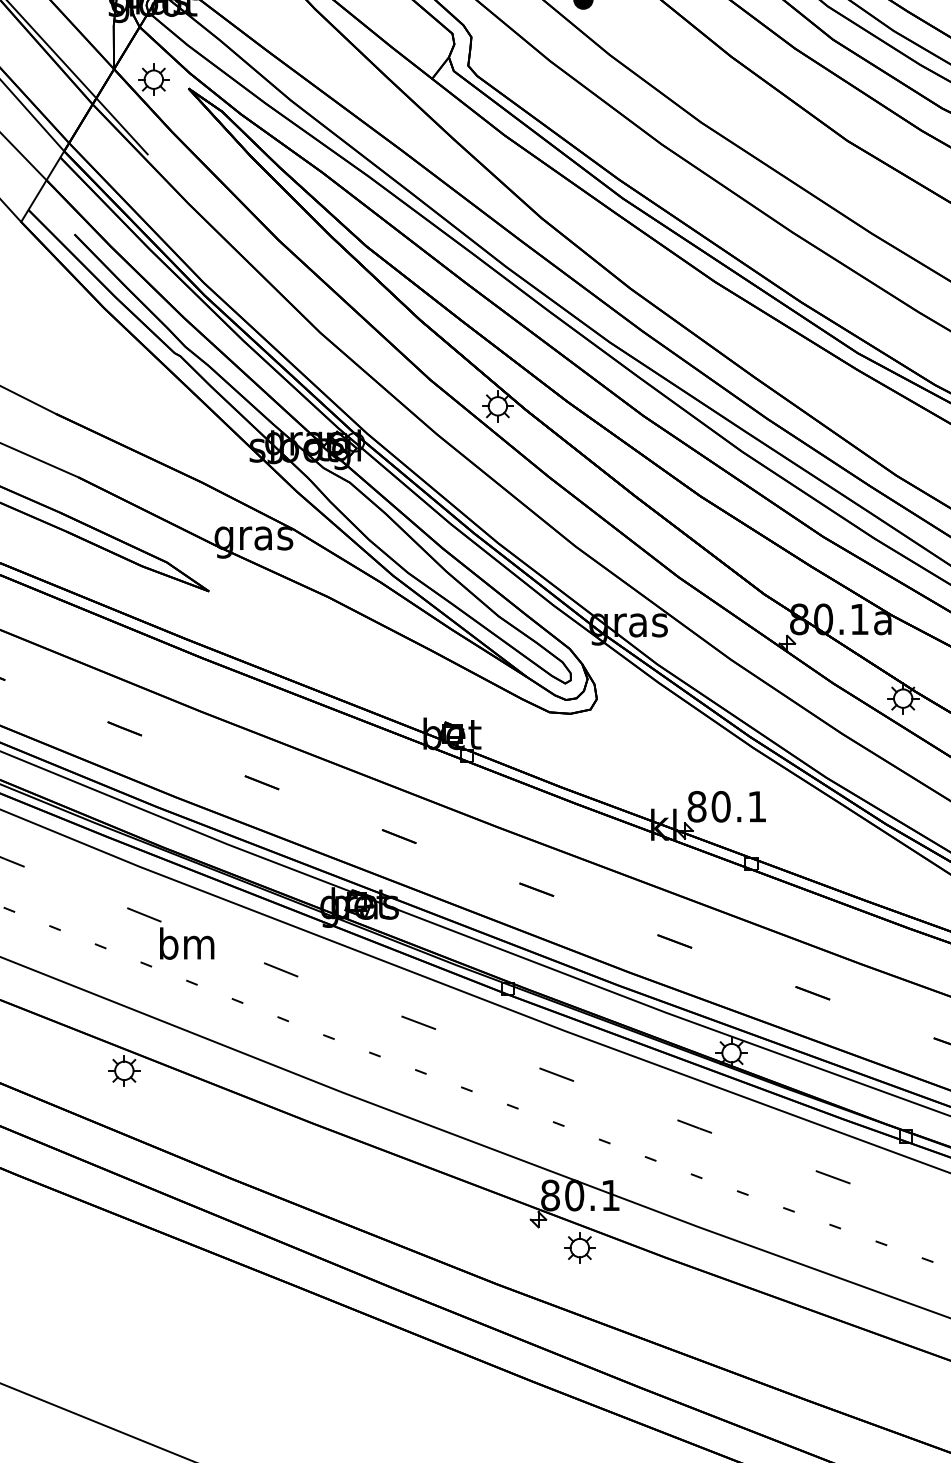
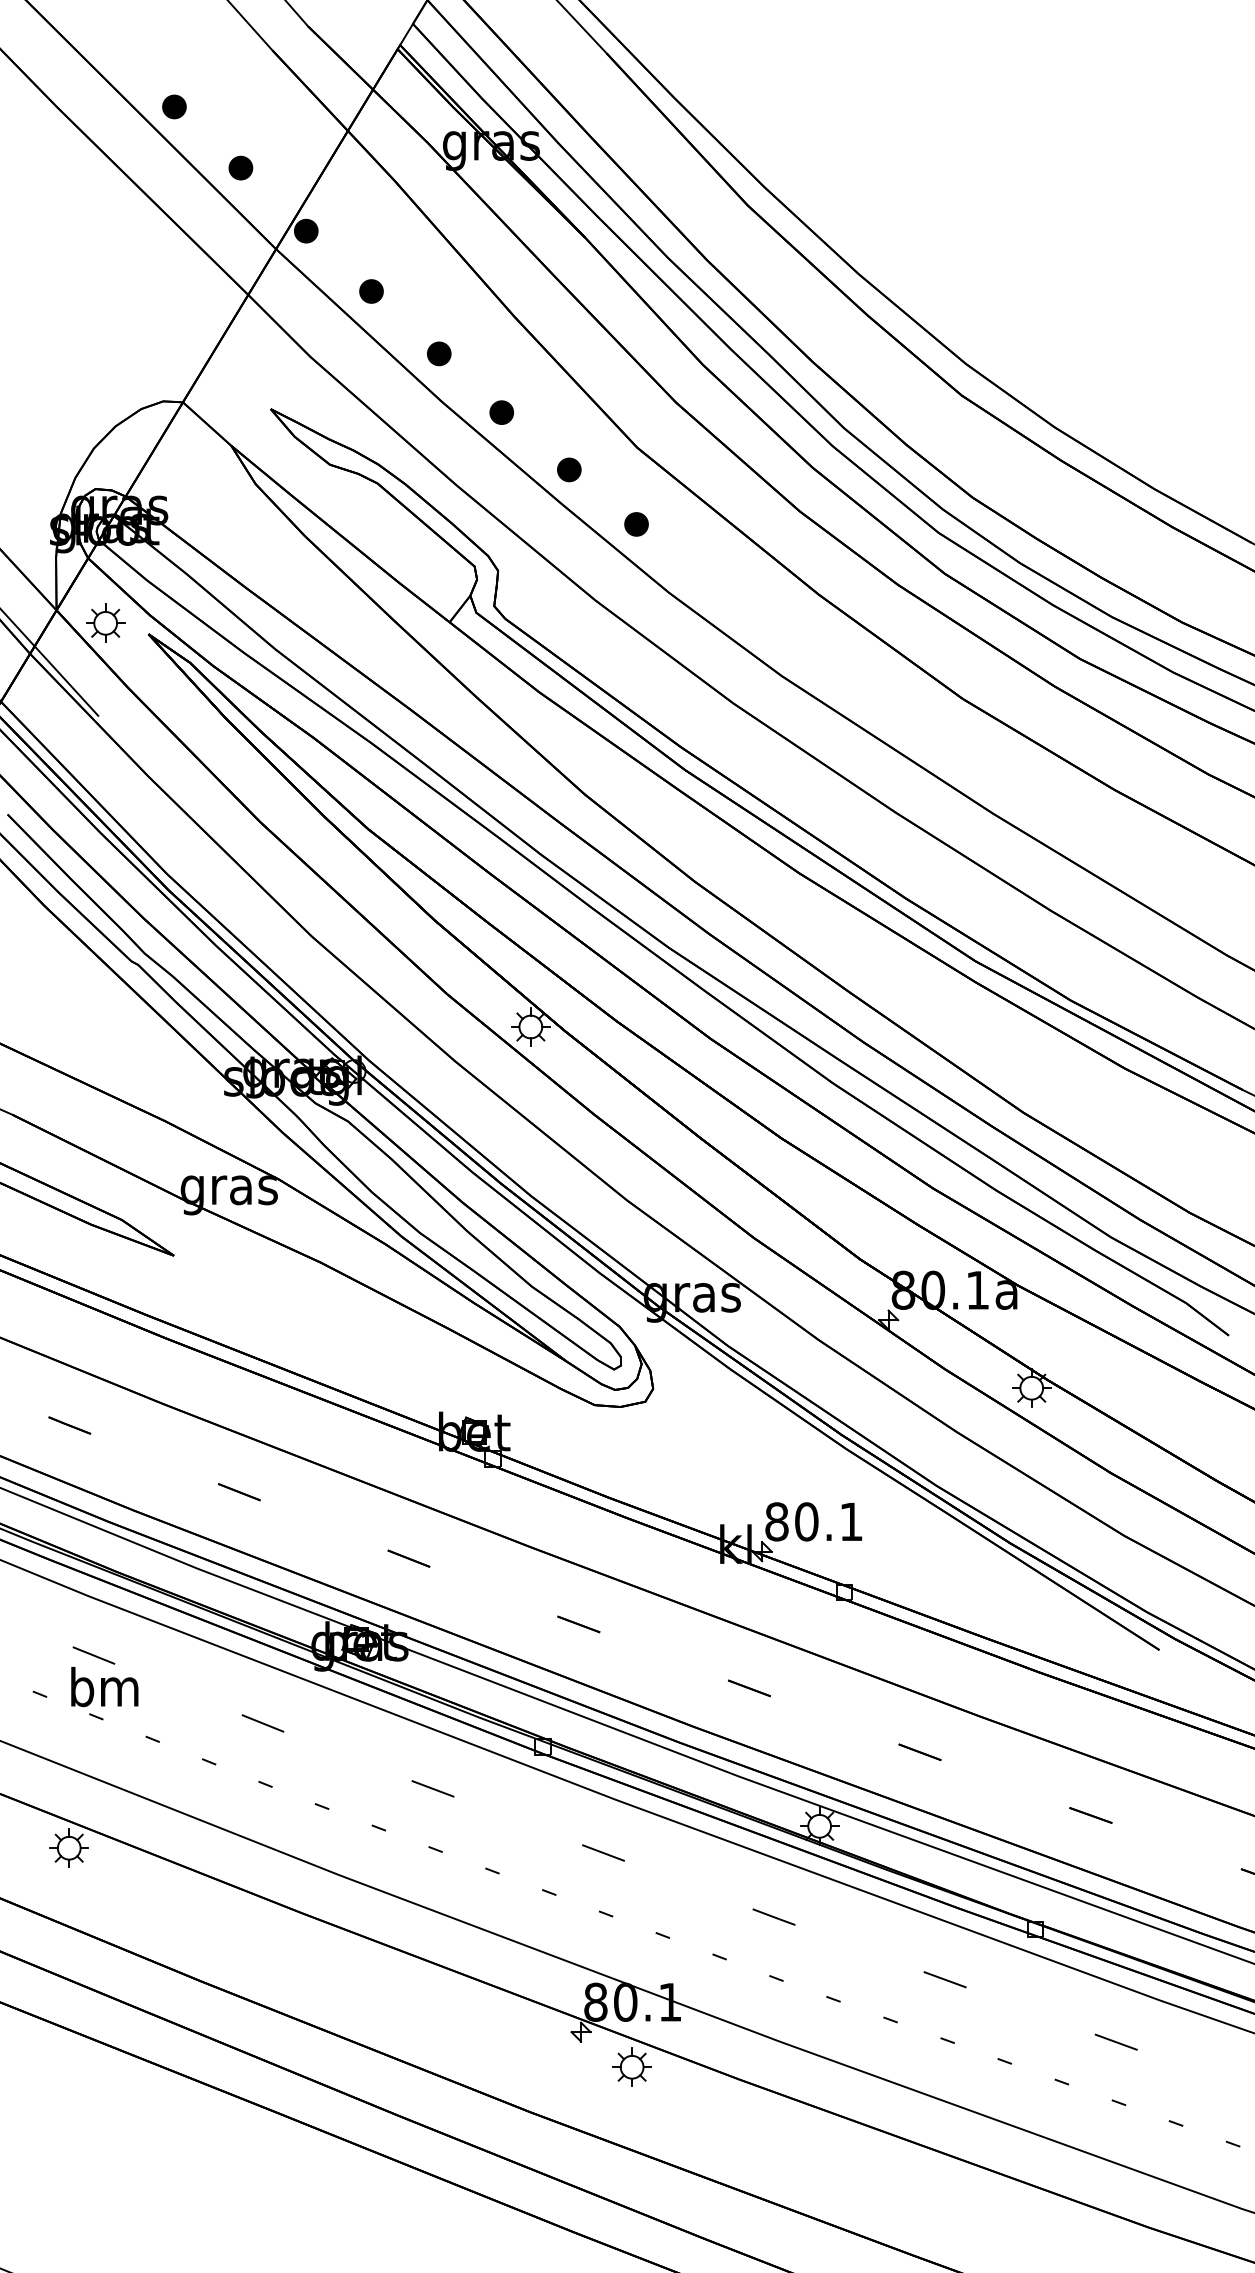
text: (186, 944) -> (104, 1687), moved

